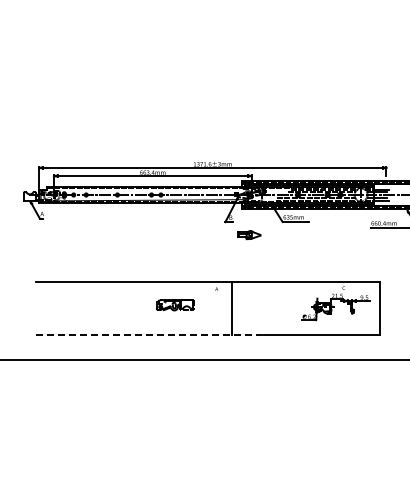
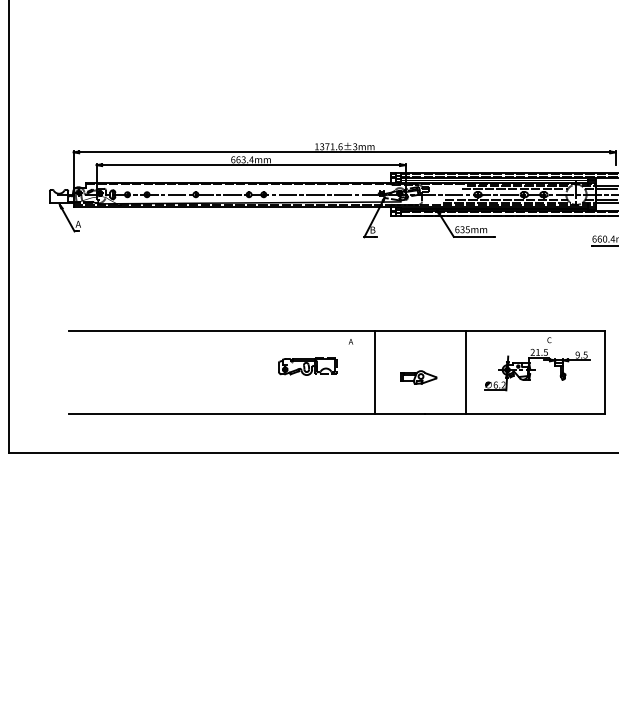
part: (249, 235) -> (419, 378), moved
part: (175, 305) -> (308, 367), moved
line: (290, 308) -> (466, 371), added
line: (150, 335) -> (247, 414), dashed -> solid

